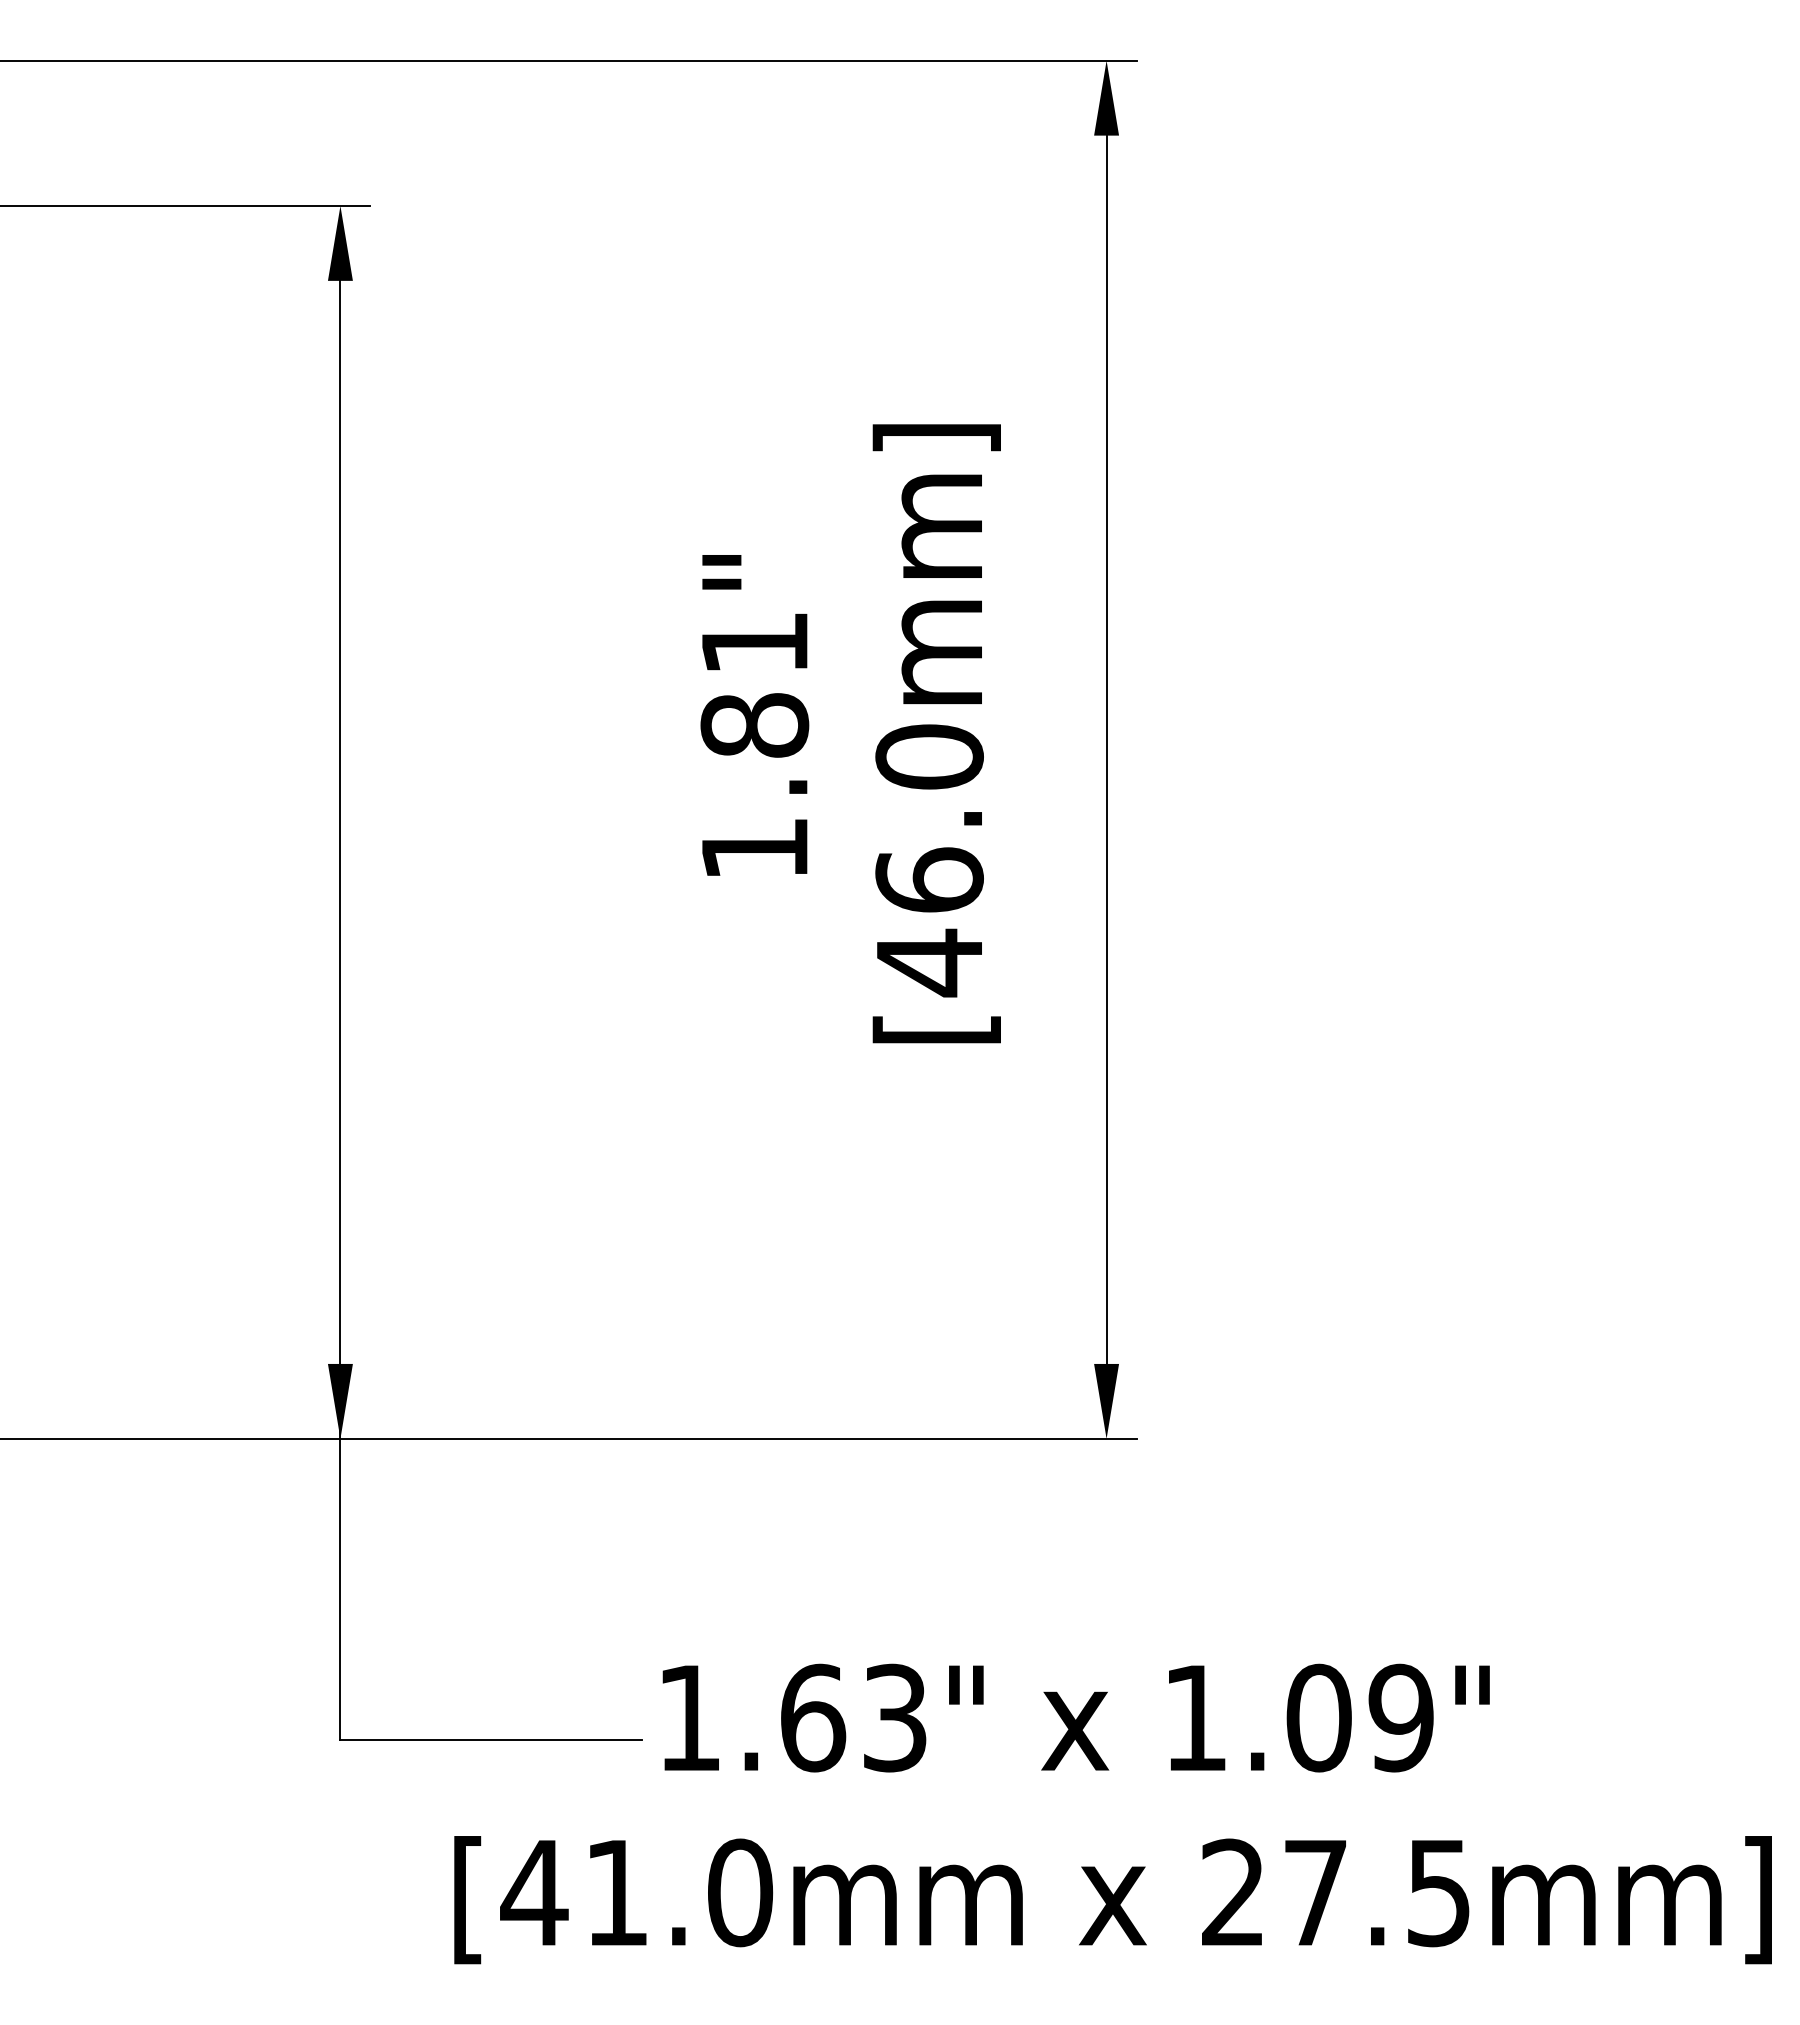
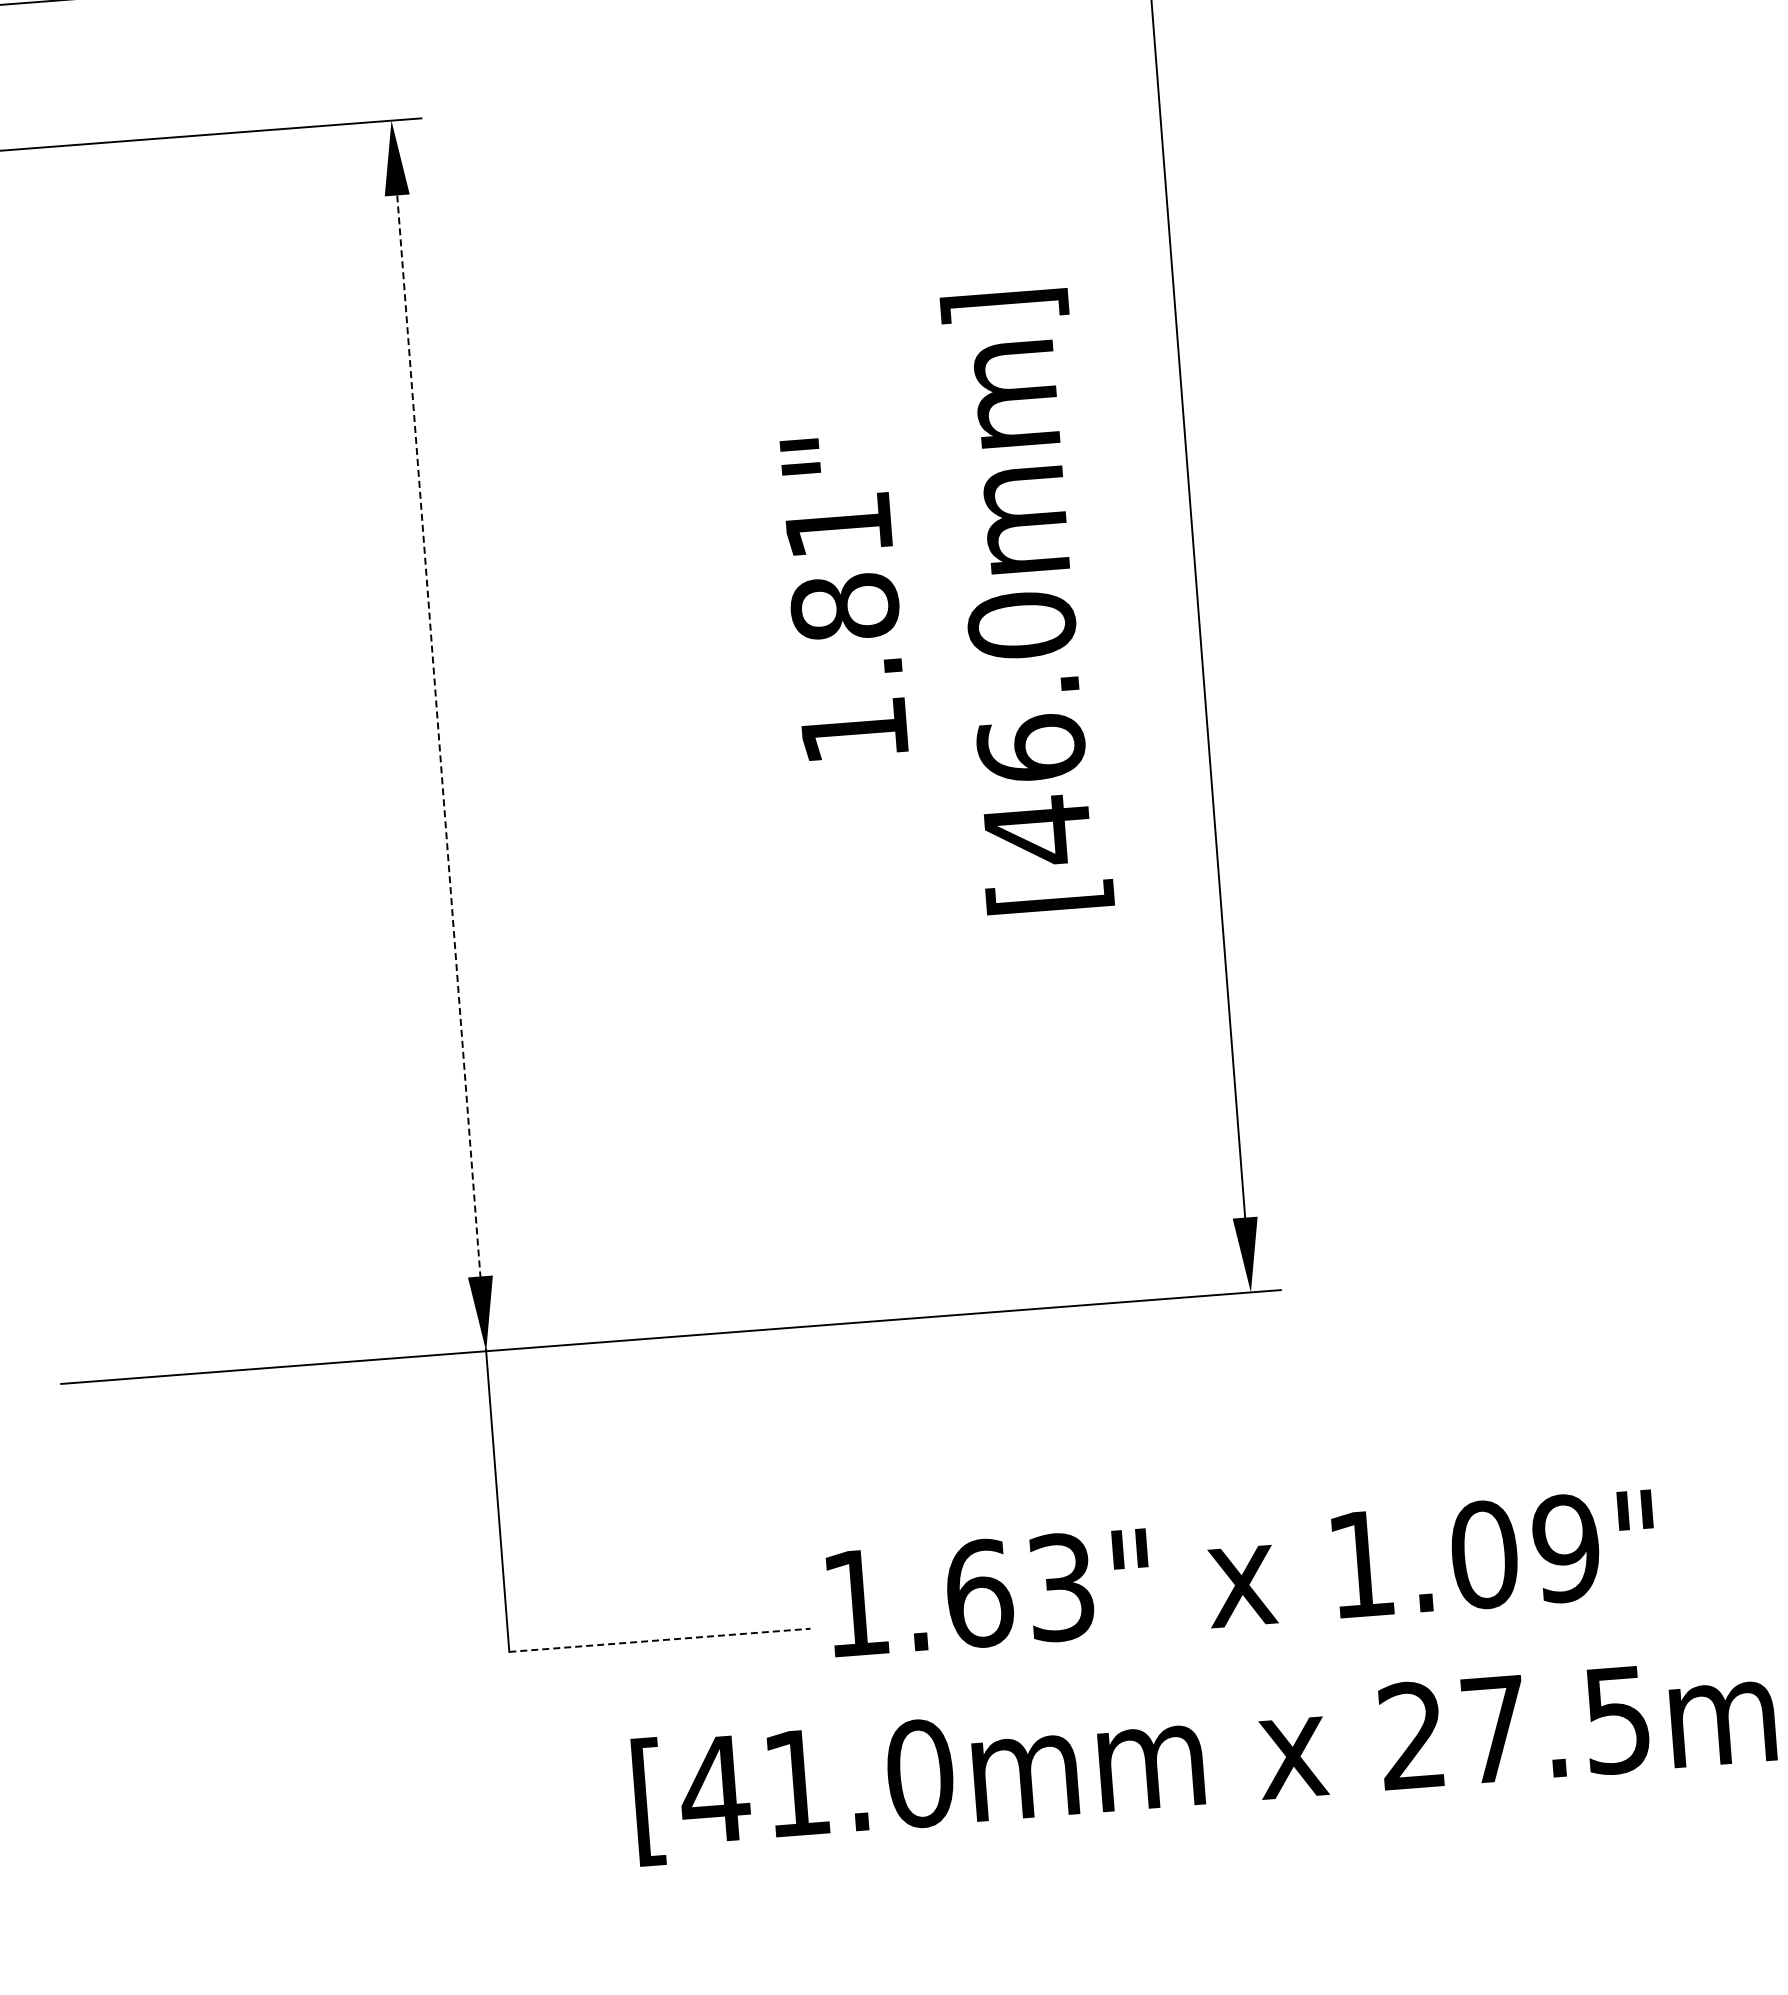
line: (340, 859) -> (441, 772), solid -> dashed
line: (491, 1740) -> (660, 1640), solid -> dashed

